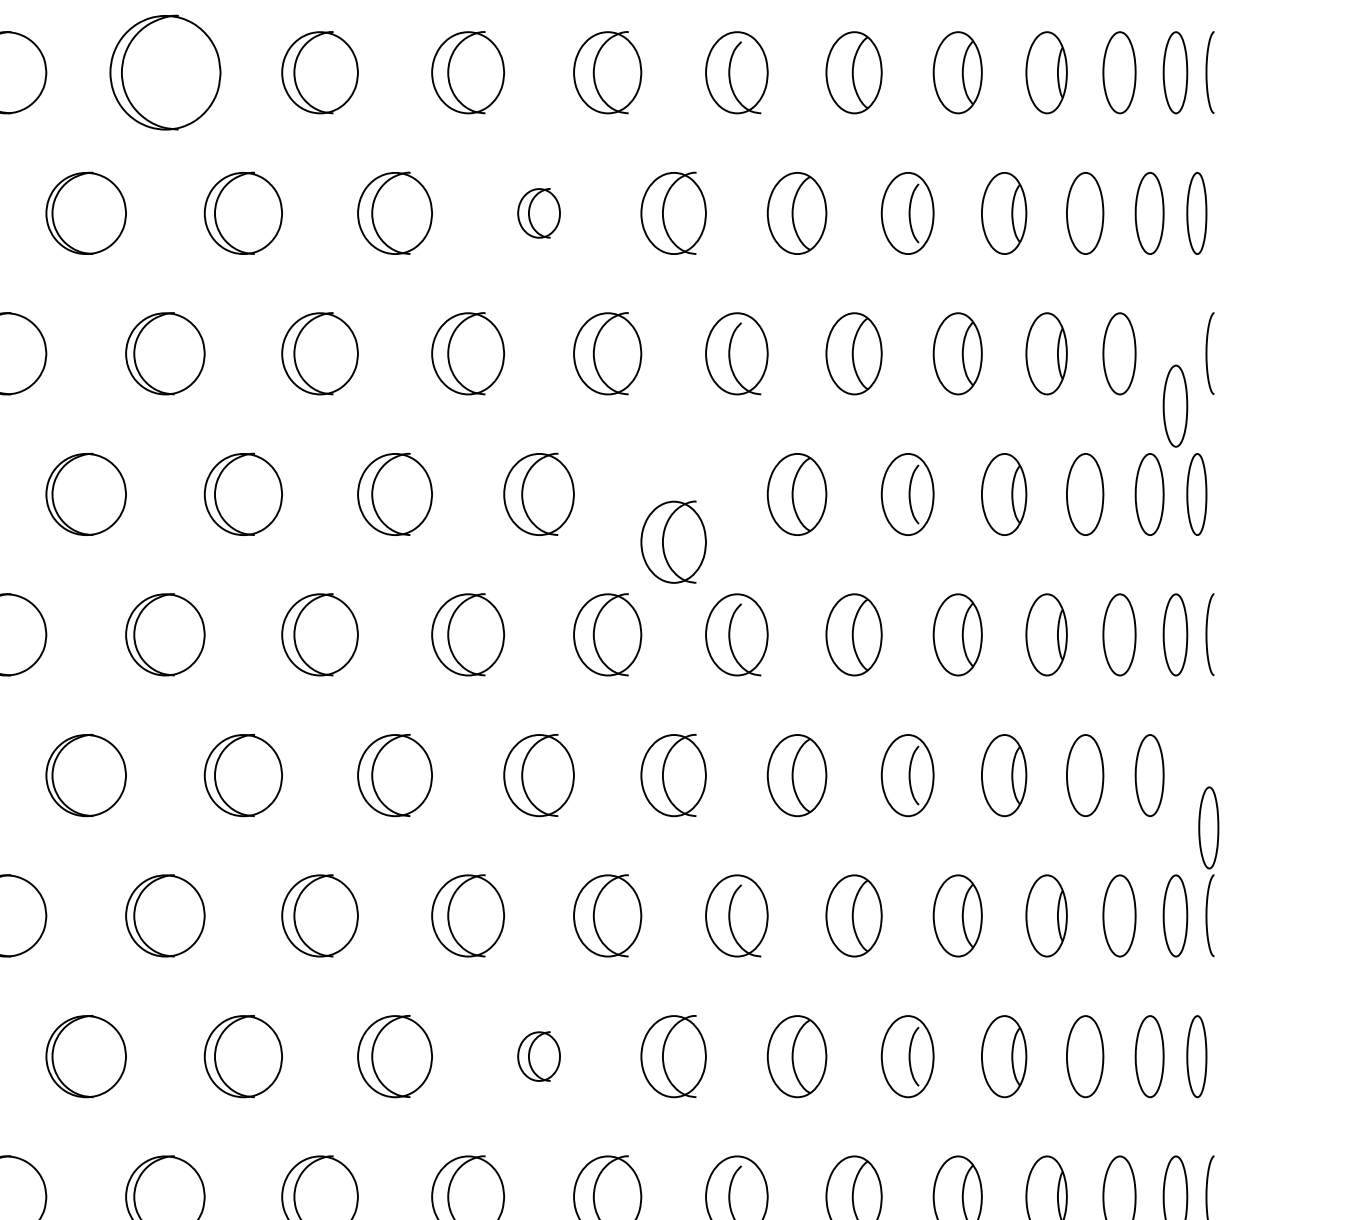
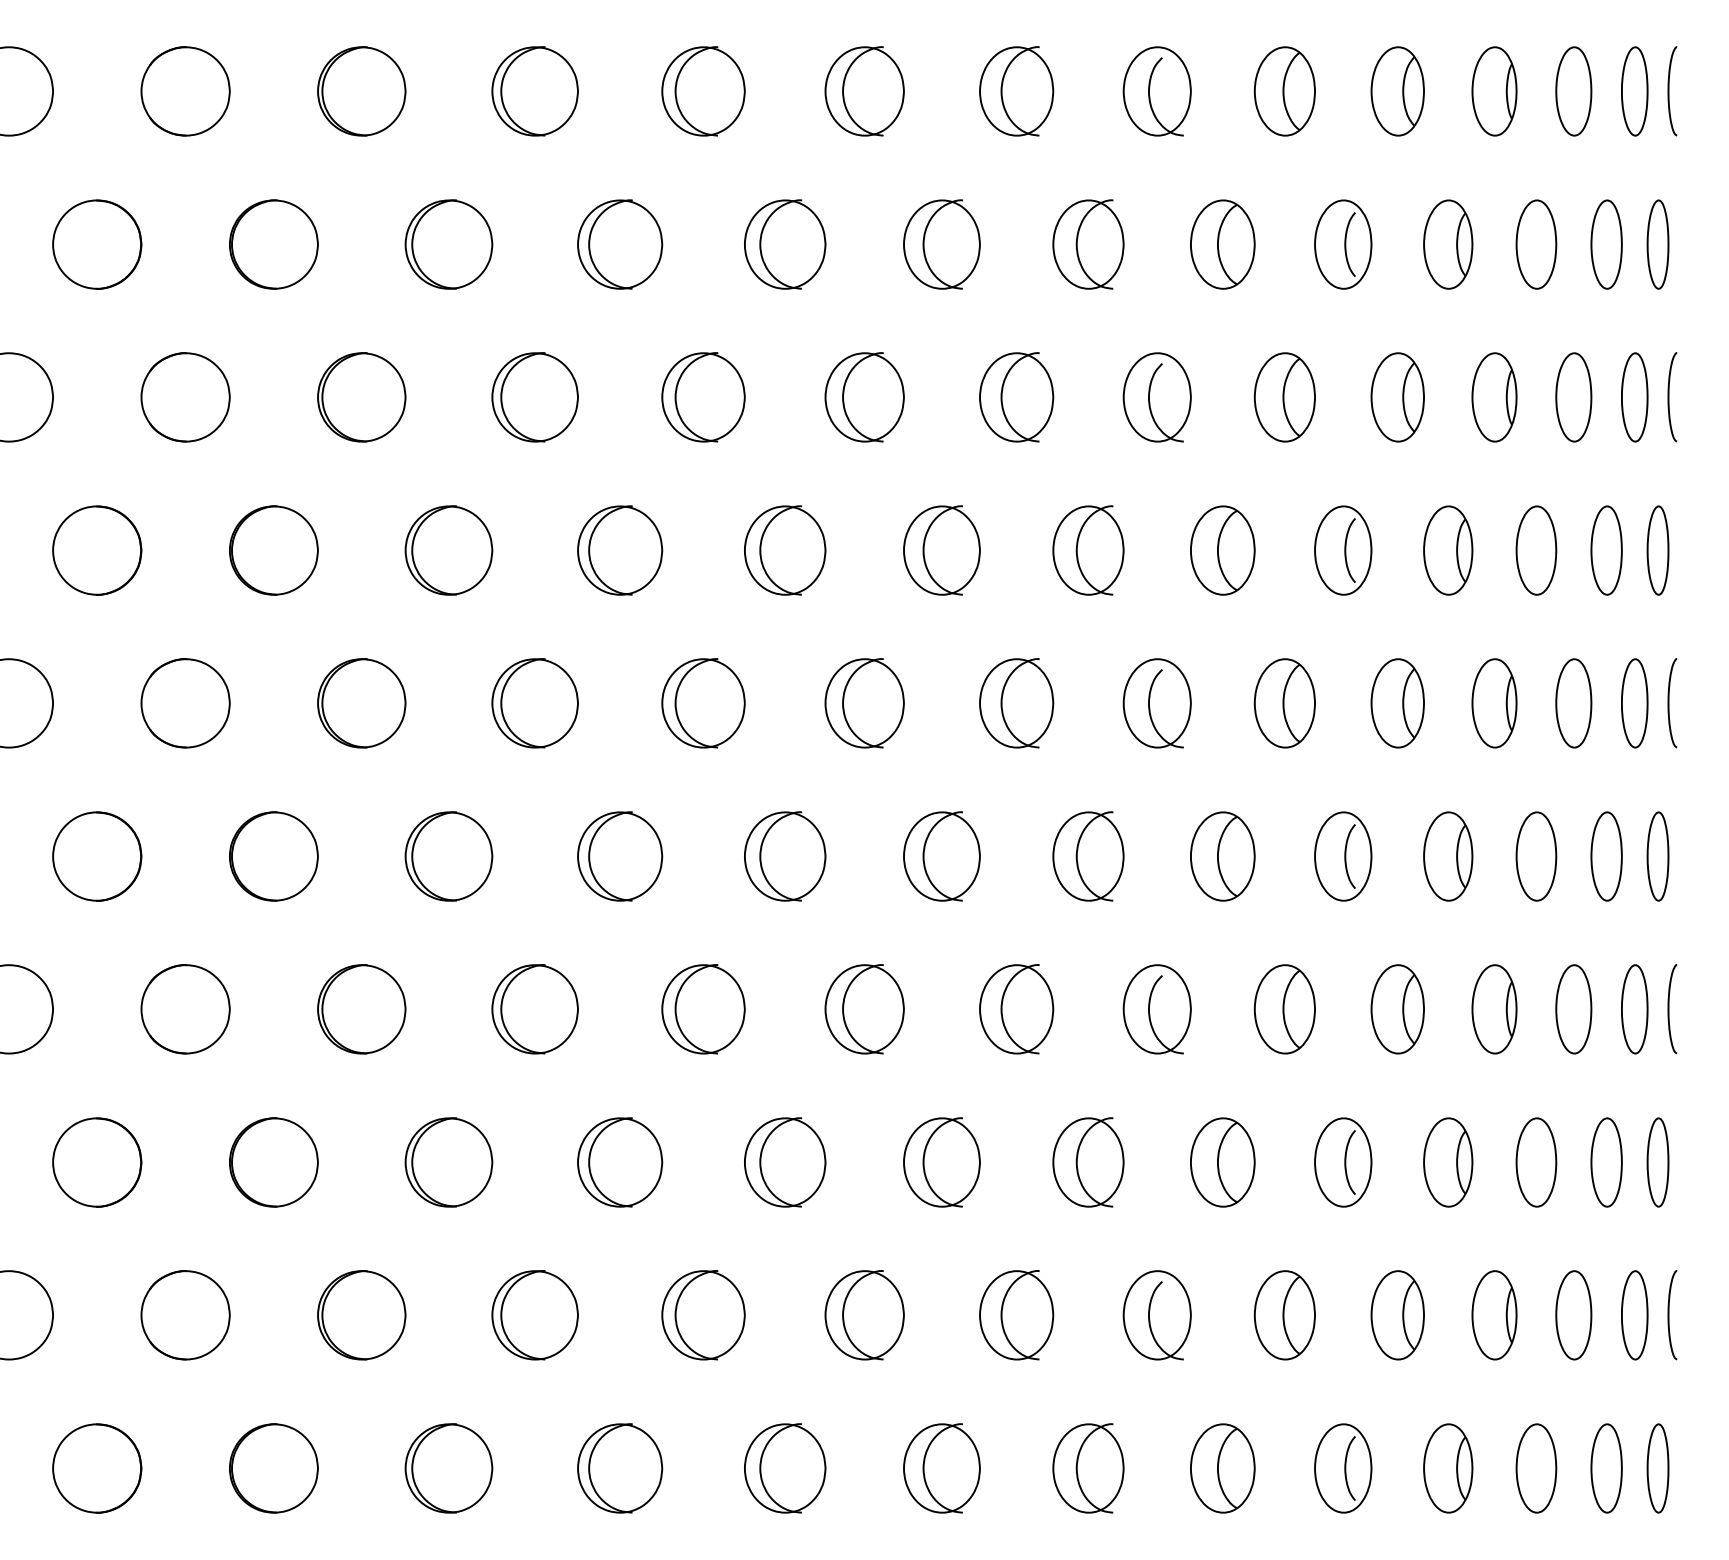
part: (164, 72) -> (534, 91), size x0.71
part: (538, 213) -> (941, 244), size x1.67
part: (1175, 406) -> (1634, 397), moved
part: (673, 542) -> (1088, 550), moved
part: (1208, 827) -> (1657, 856), moved
part: (538, 1056) -> (941, 1162), size x1.67

